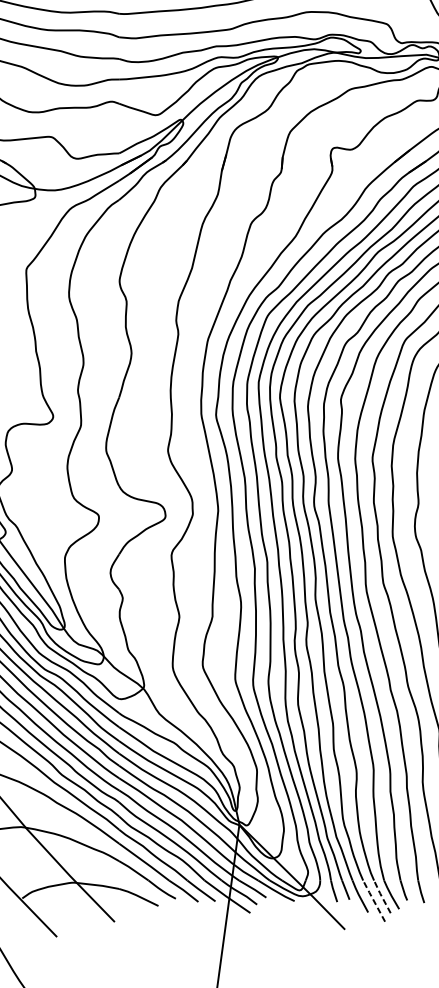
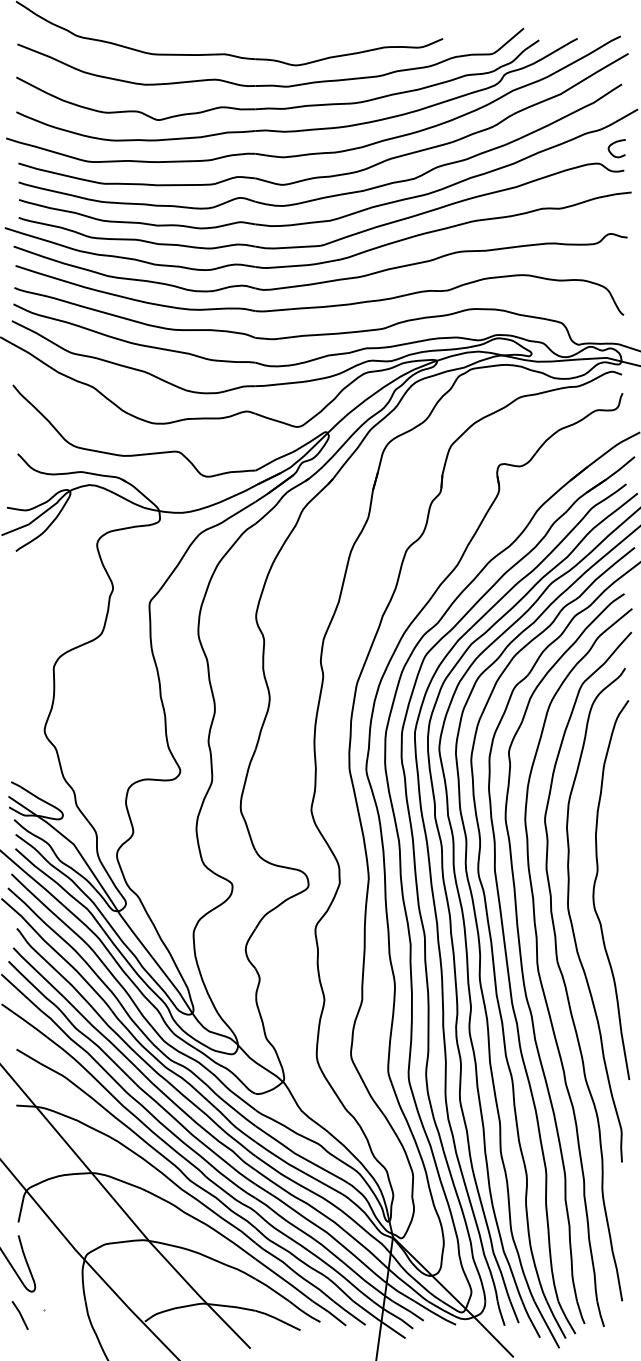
line: (381, 896) -> (555, 1319), dashed -> solid
line: (373, 900) -> (546, 1323), dashed -> solid

